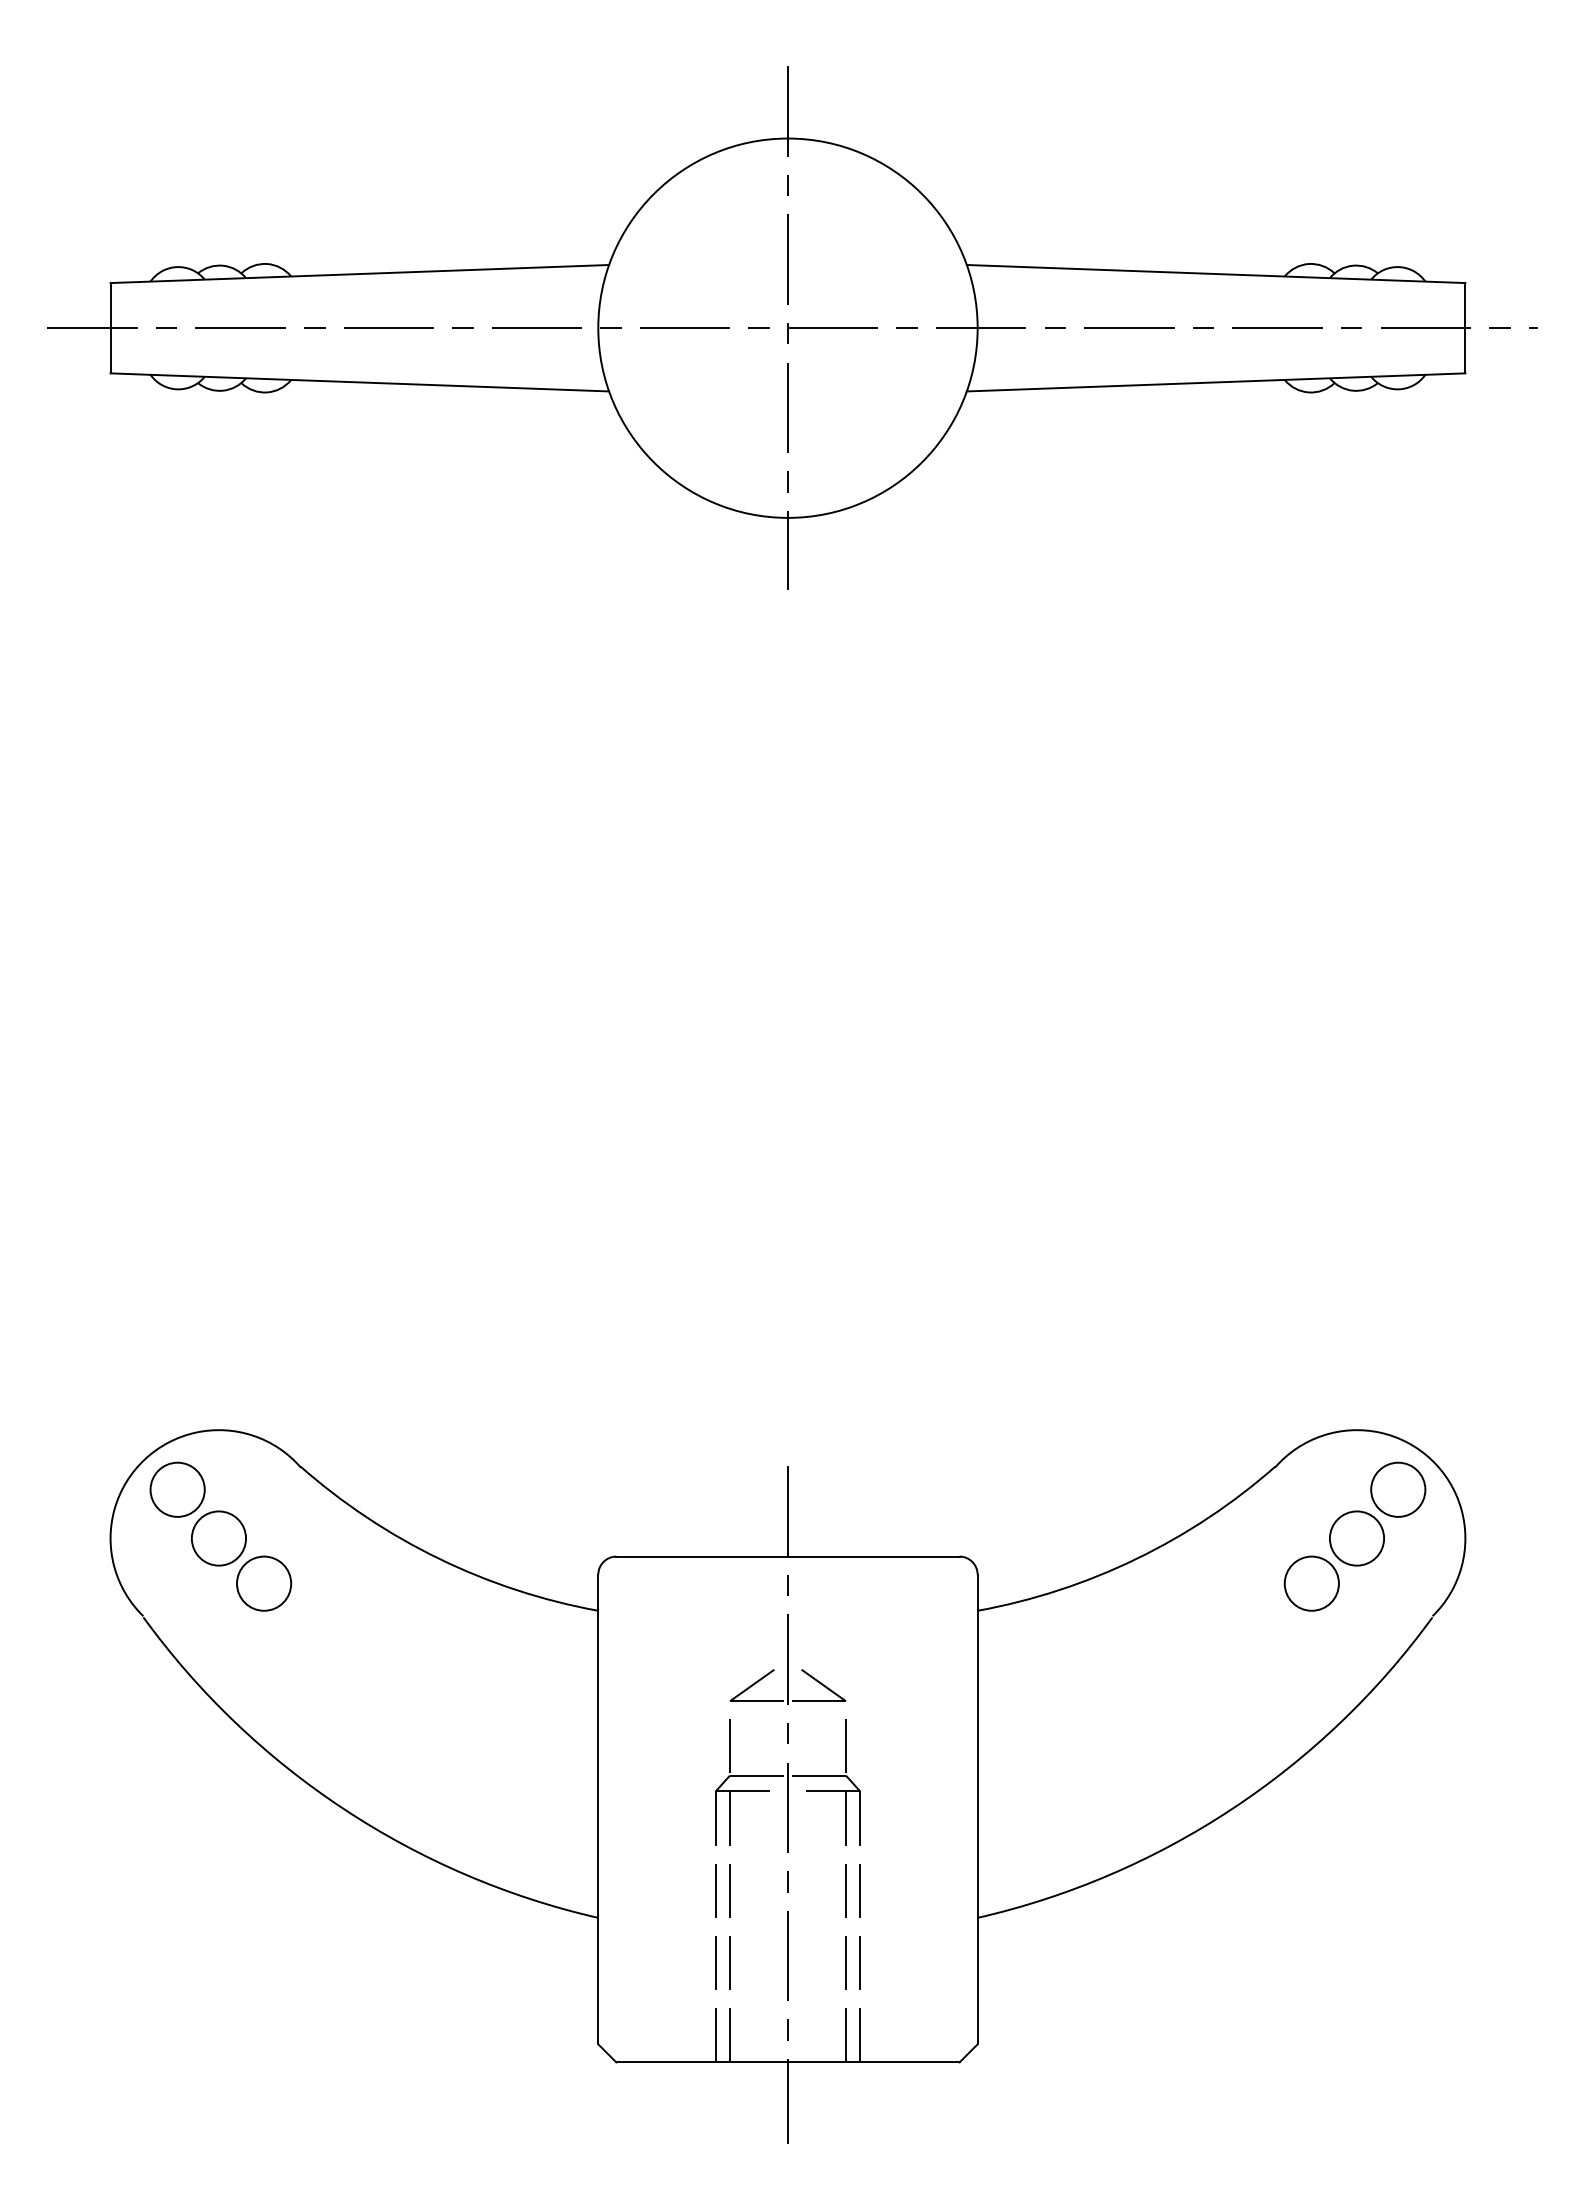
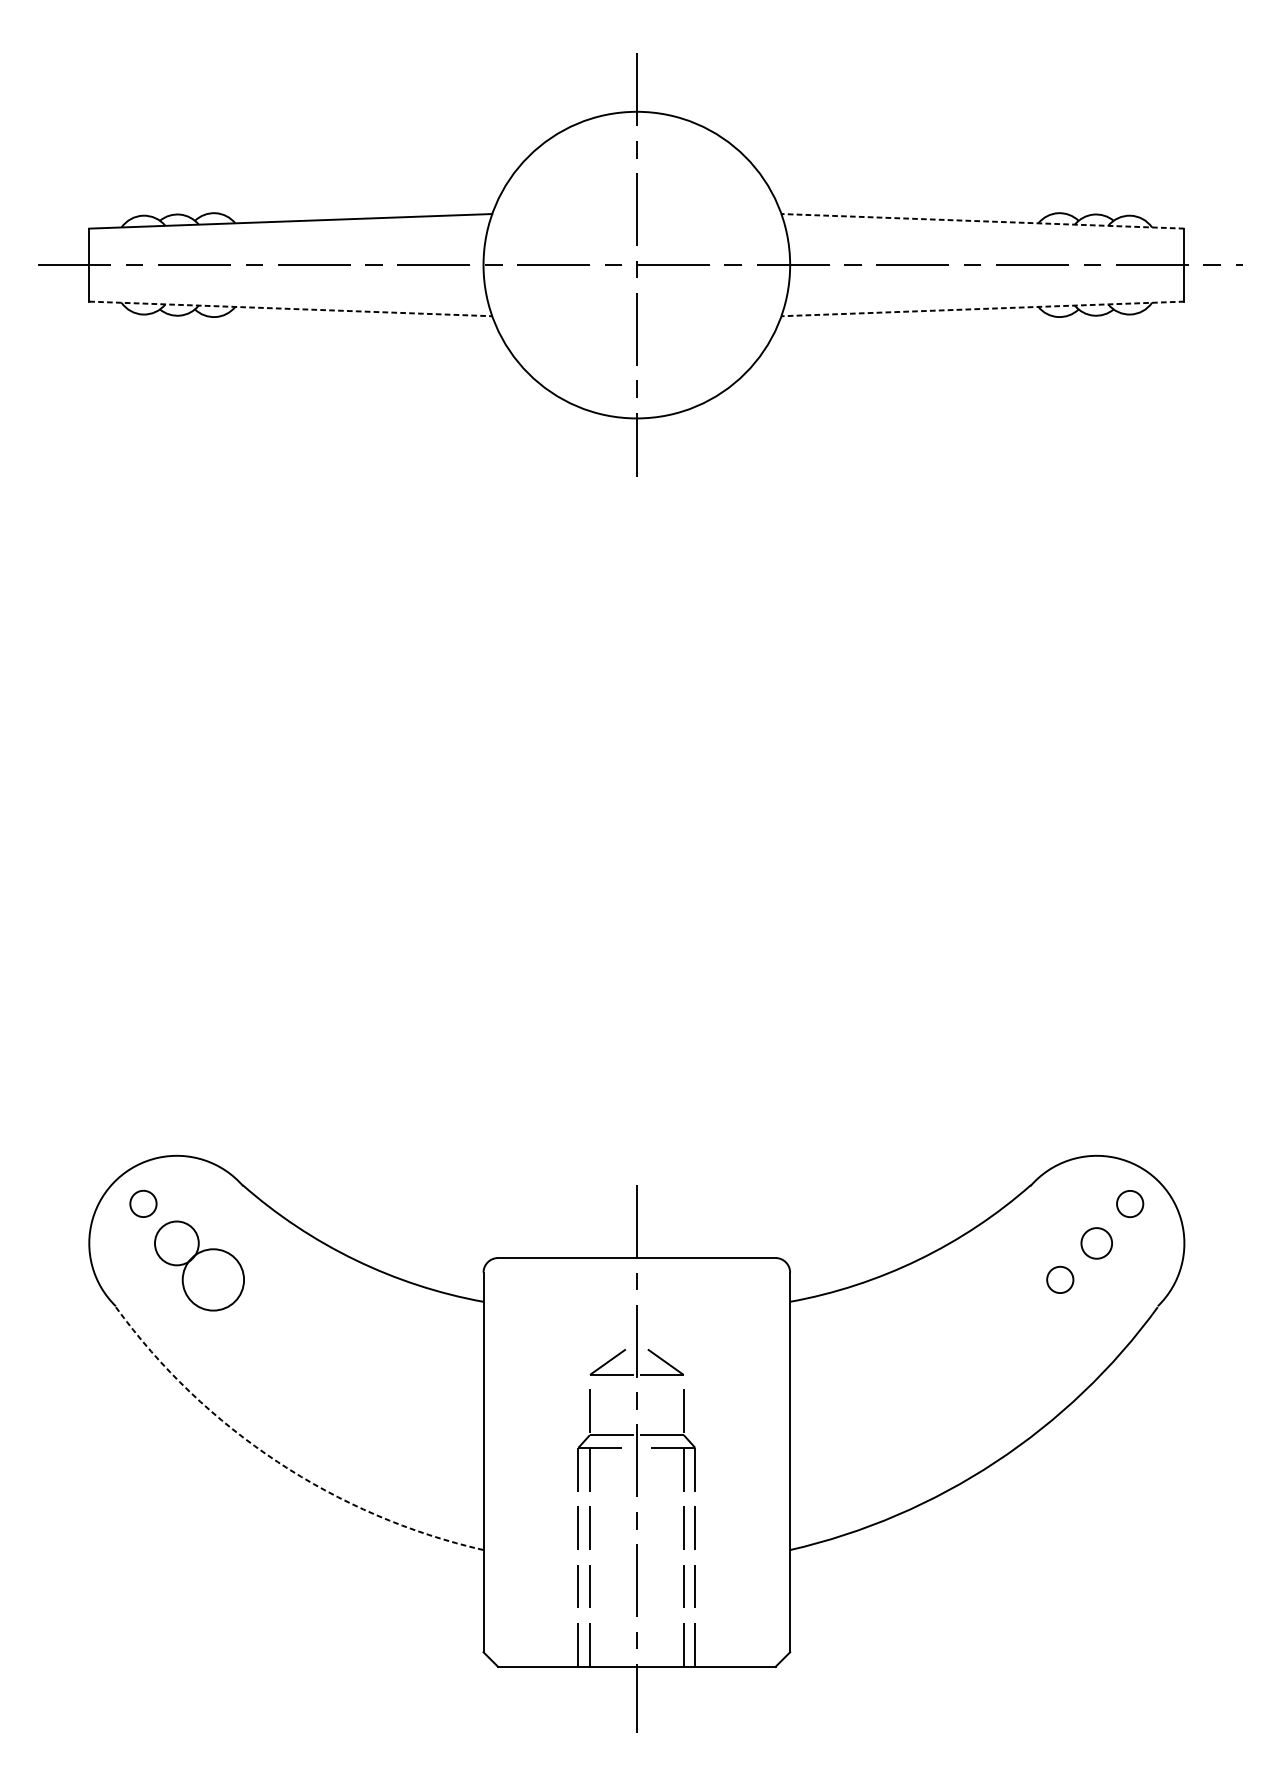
line: (1215, 274) -> (982, 221), solid -> dashed
line: (360, 382) -> (291, 309), solid -> dashed
line: (1215, 382) -> (982, 309), solid -> dashed
circle: (177, 1489) -> (143, 1203), size x0.6
circle: (1398, 1489) -> (1130, 1203), size x0.6
circle: (1356, 1538) -> (1096, 1243), size x0.7
circle: (264, 1583) -> (213, 1279), size x1.4
circle: (1311, 1583) -> (1060, 1279), size x0.6
arc: (343, 1808) -> (277, 1461), solid -> dashed

